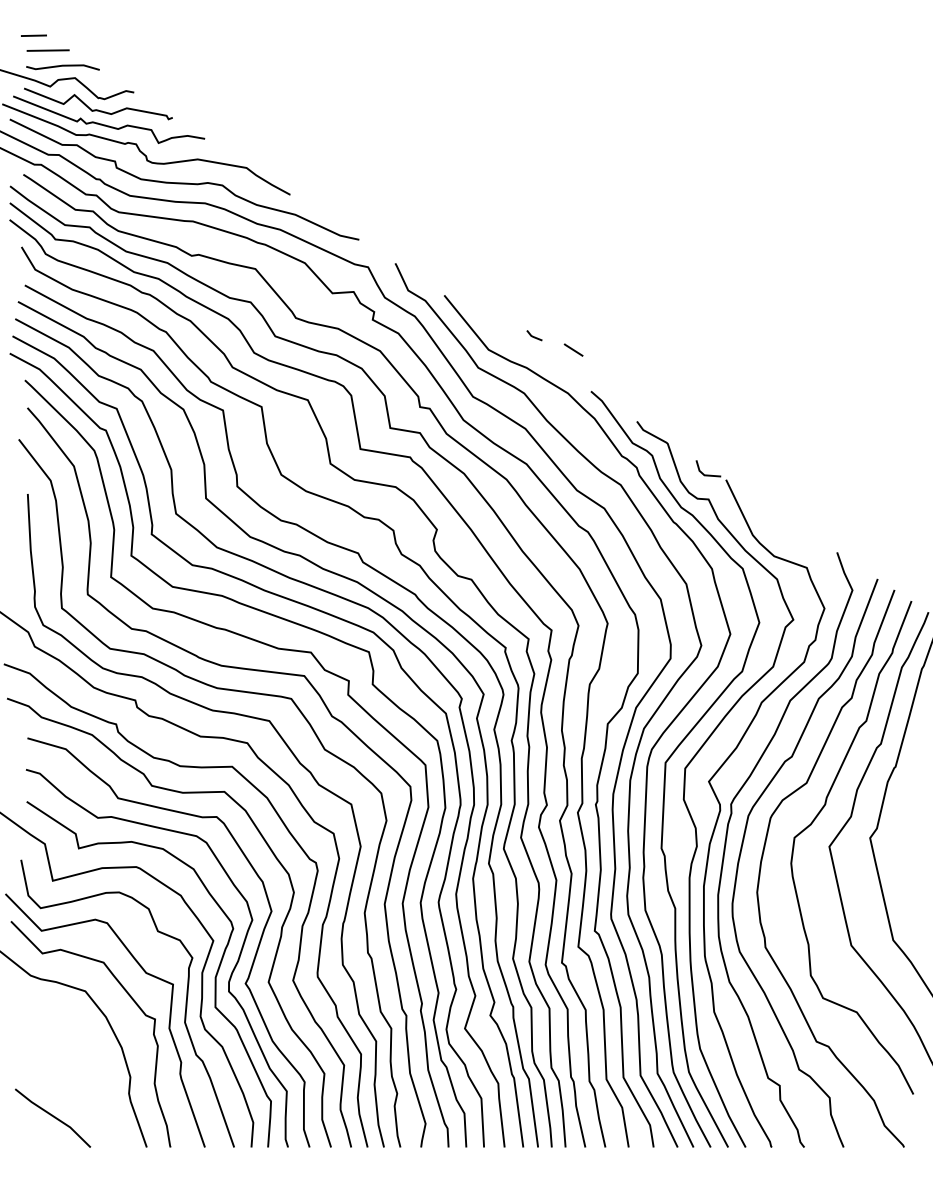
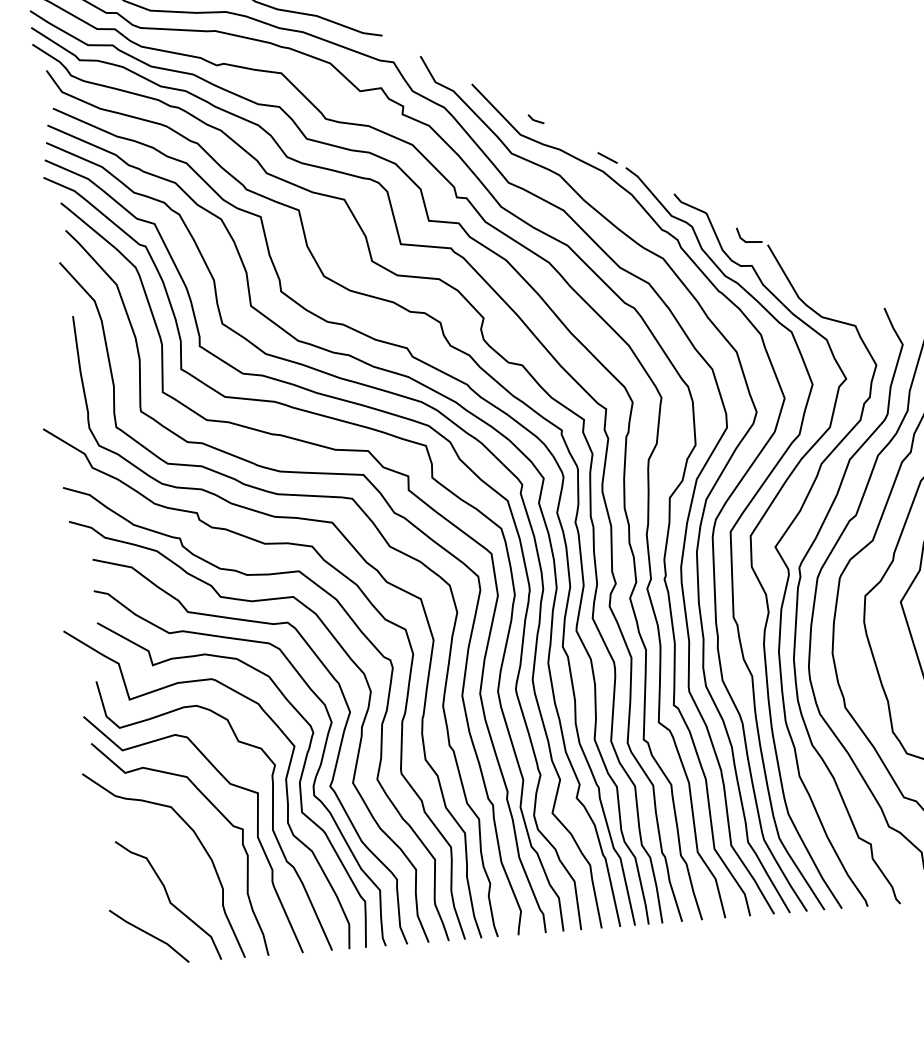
line: (534, 336) -> (536, 120), moved
line: (573, 349) -> (607, 157), moved
curve: (74, 1082) -> (167, 898), added

